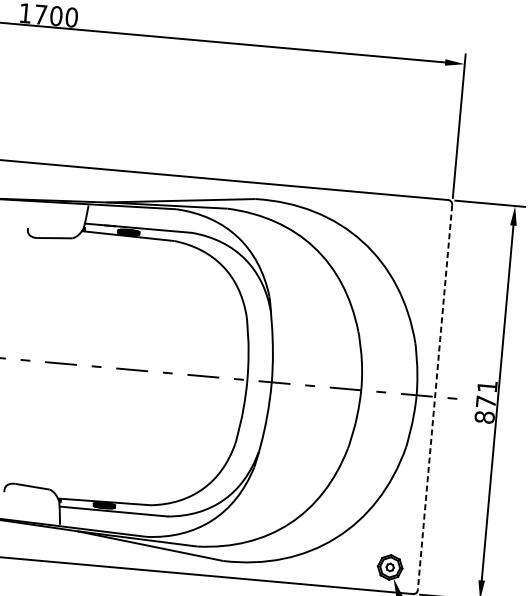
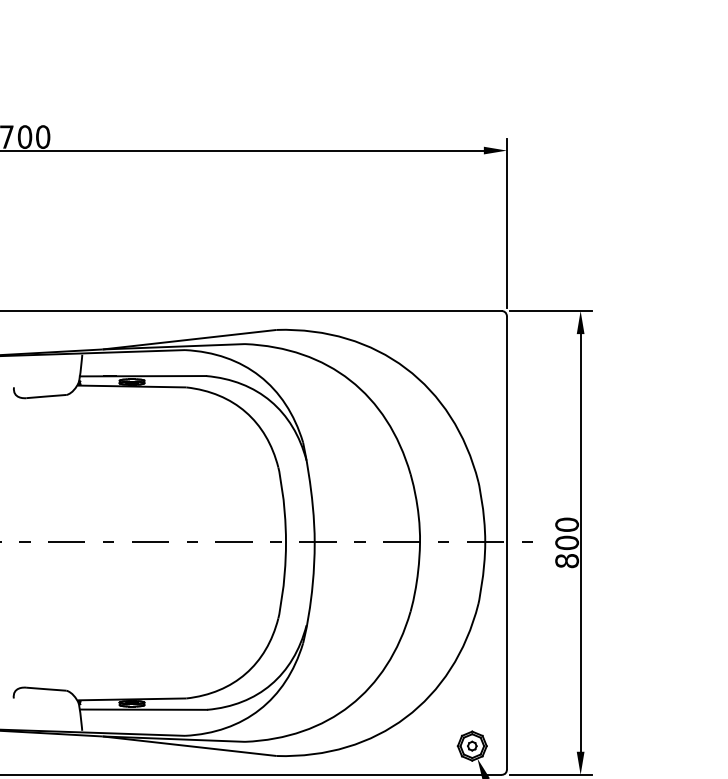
text: (486, 393) -> (566, 533), 871 -> 800
line: (434, 397) -> (506, 543), dashed -> solid

